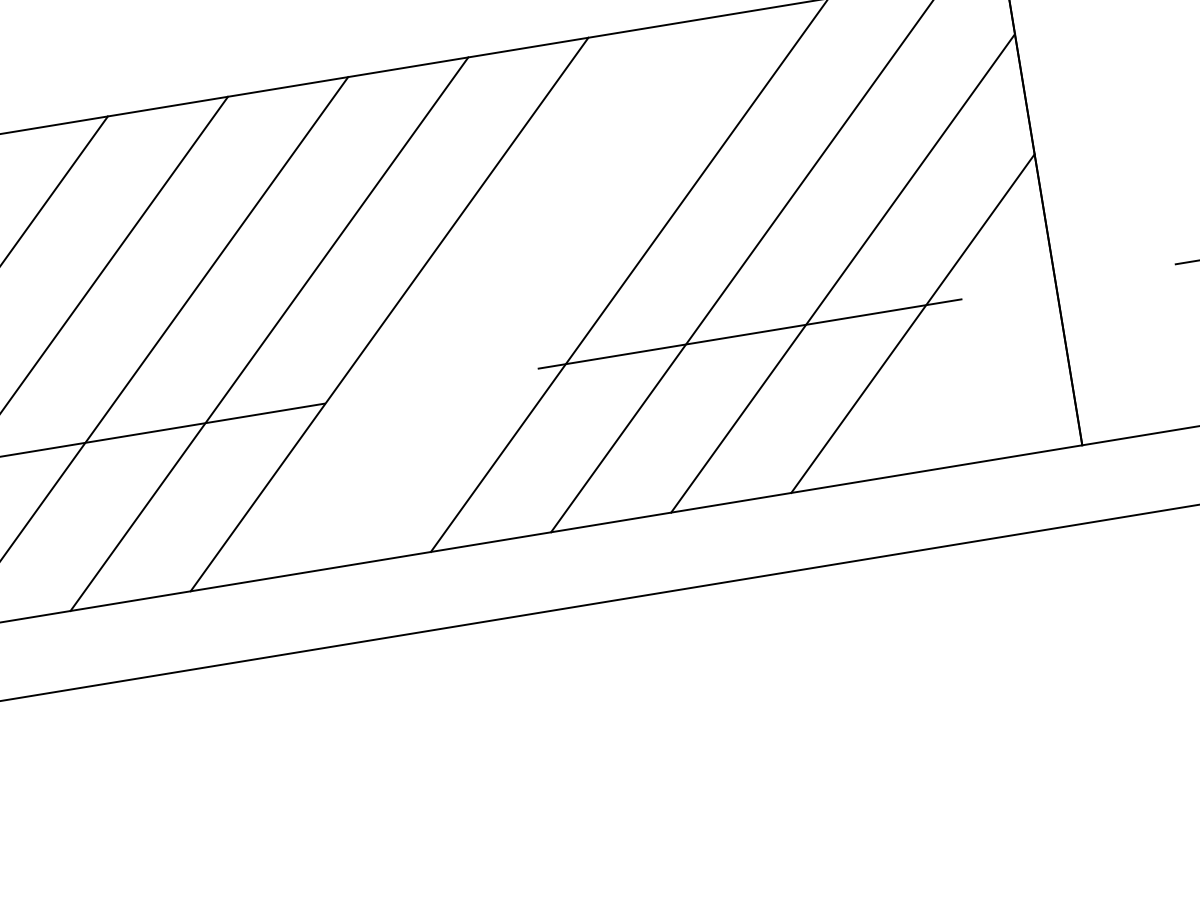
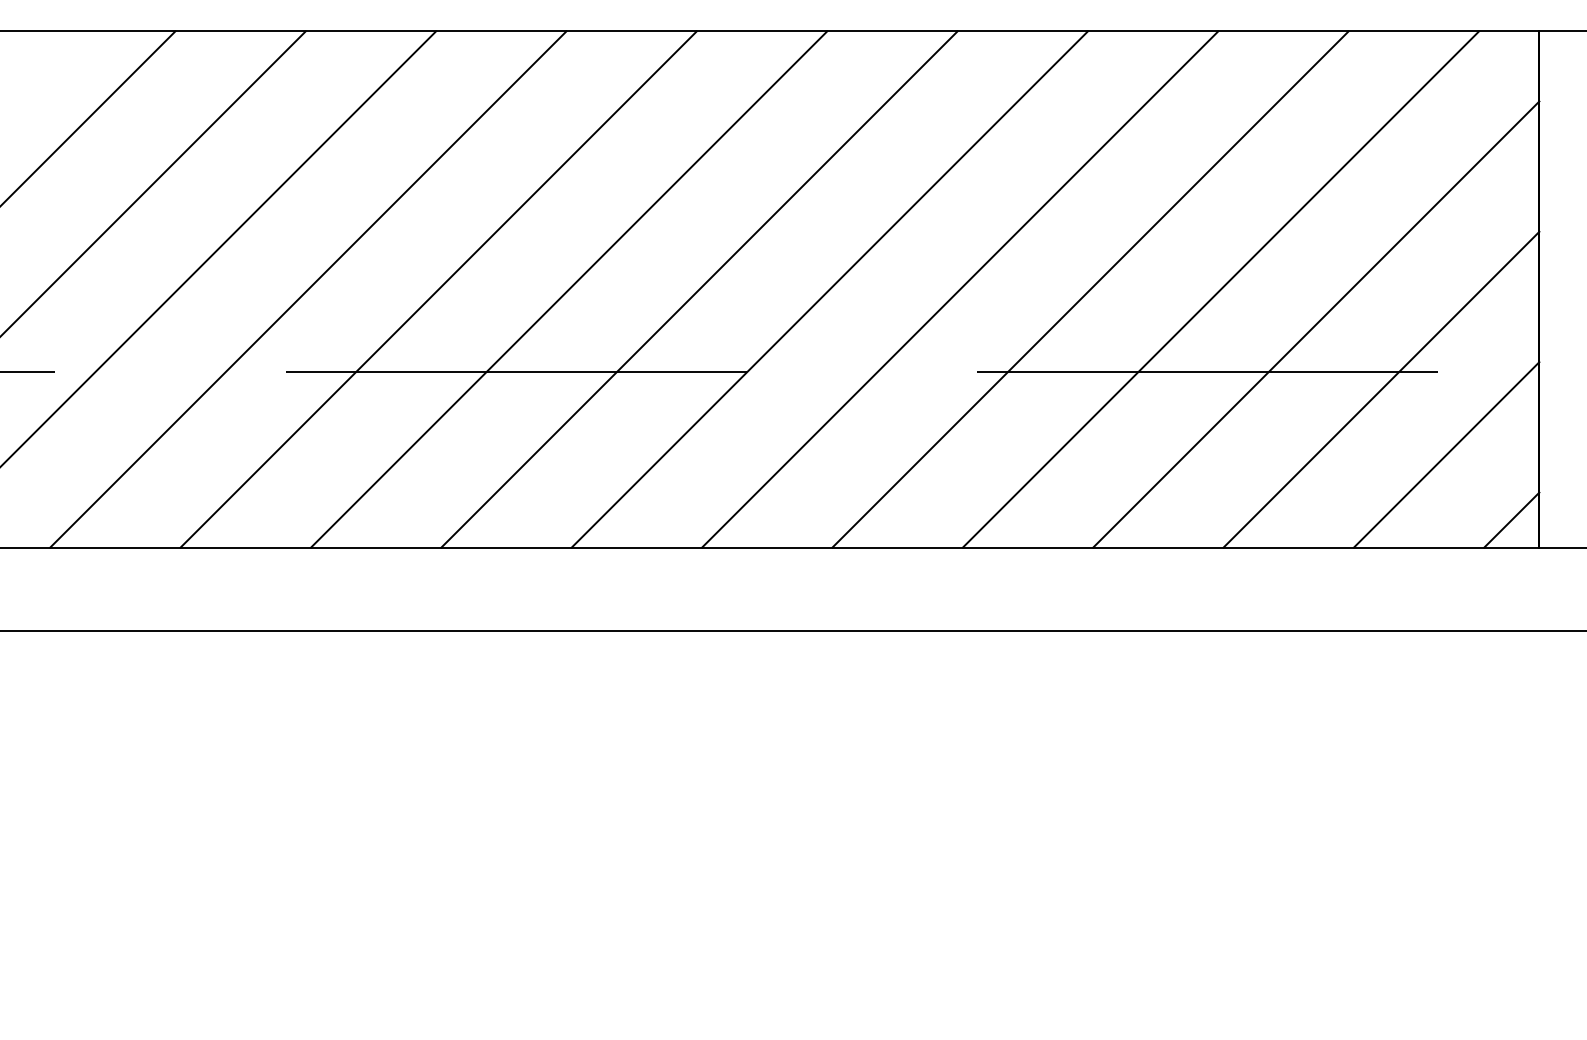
line: (509, 294) -> (960, 289), added
line: (982, 373) -> (1446, 454), added
line: (1052, 423) -> (1511, 519), added

